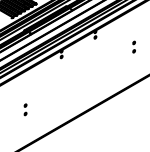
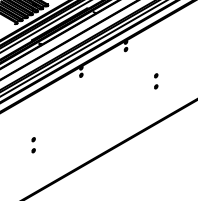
part: (134, 47) -> (156, 81), moved

